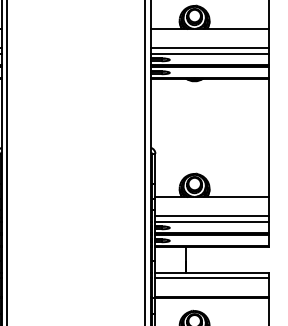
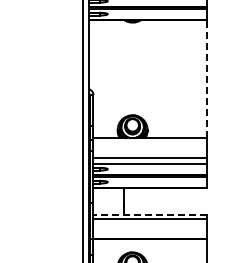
line: (269, 137) -> (207, 78), solid -> dashed
line: (212, 273) -> (150, 214), solid -> dashed

